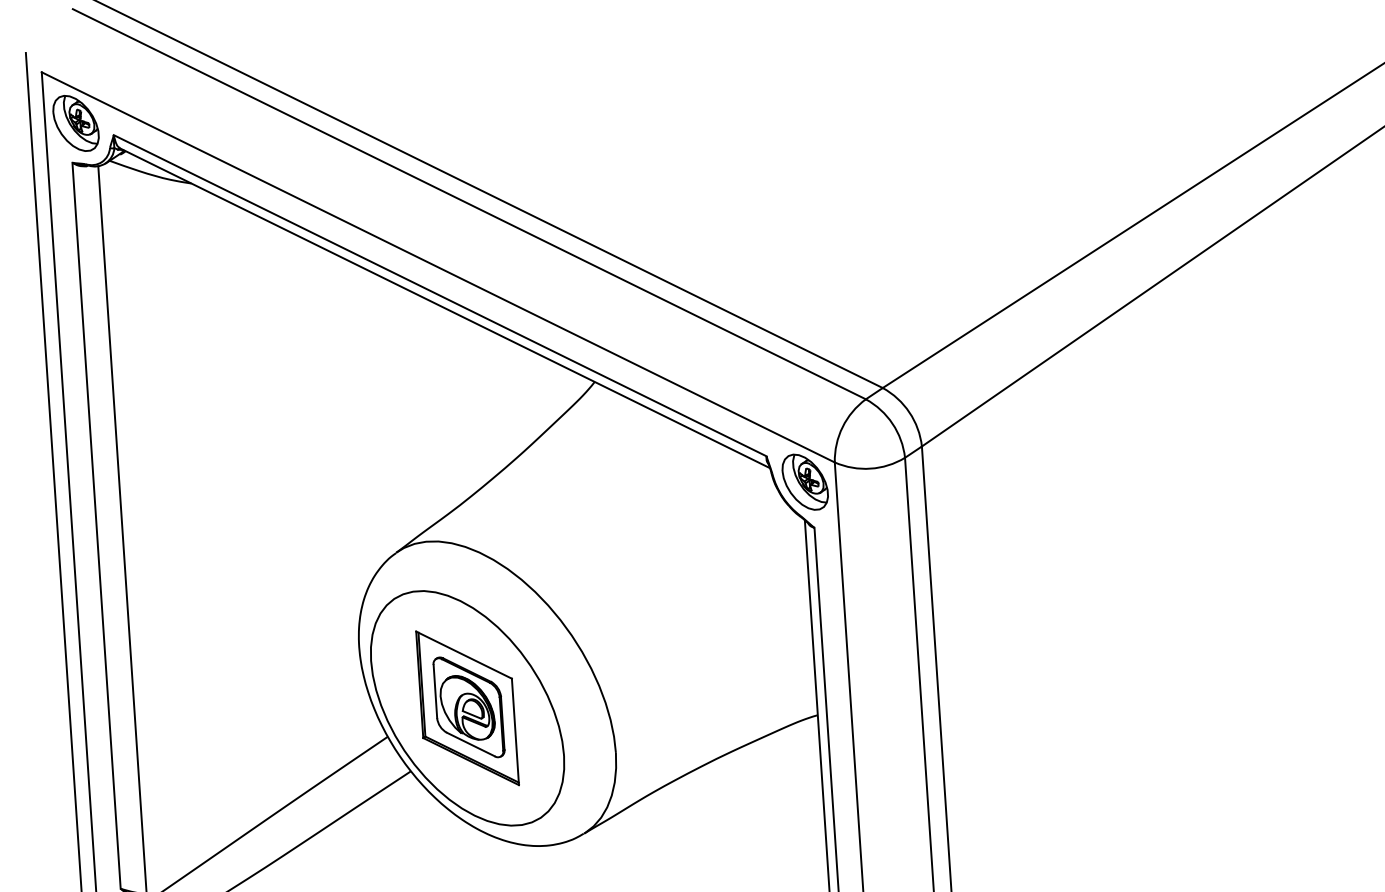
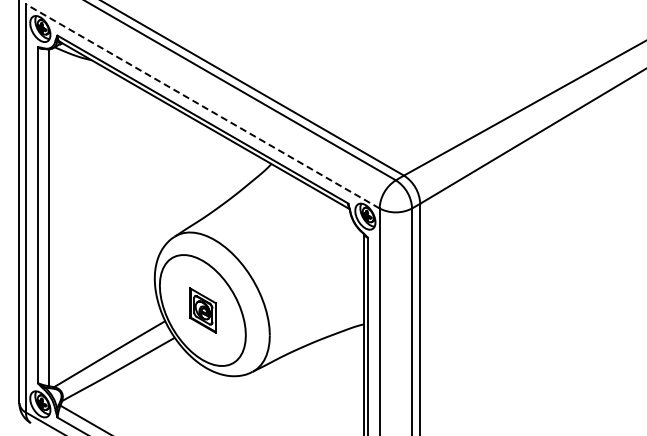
line: (437, 267) -> (202, 106), solid -> dashed
part: (466, 708) -> (202, 310), size x0.6

